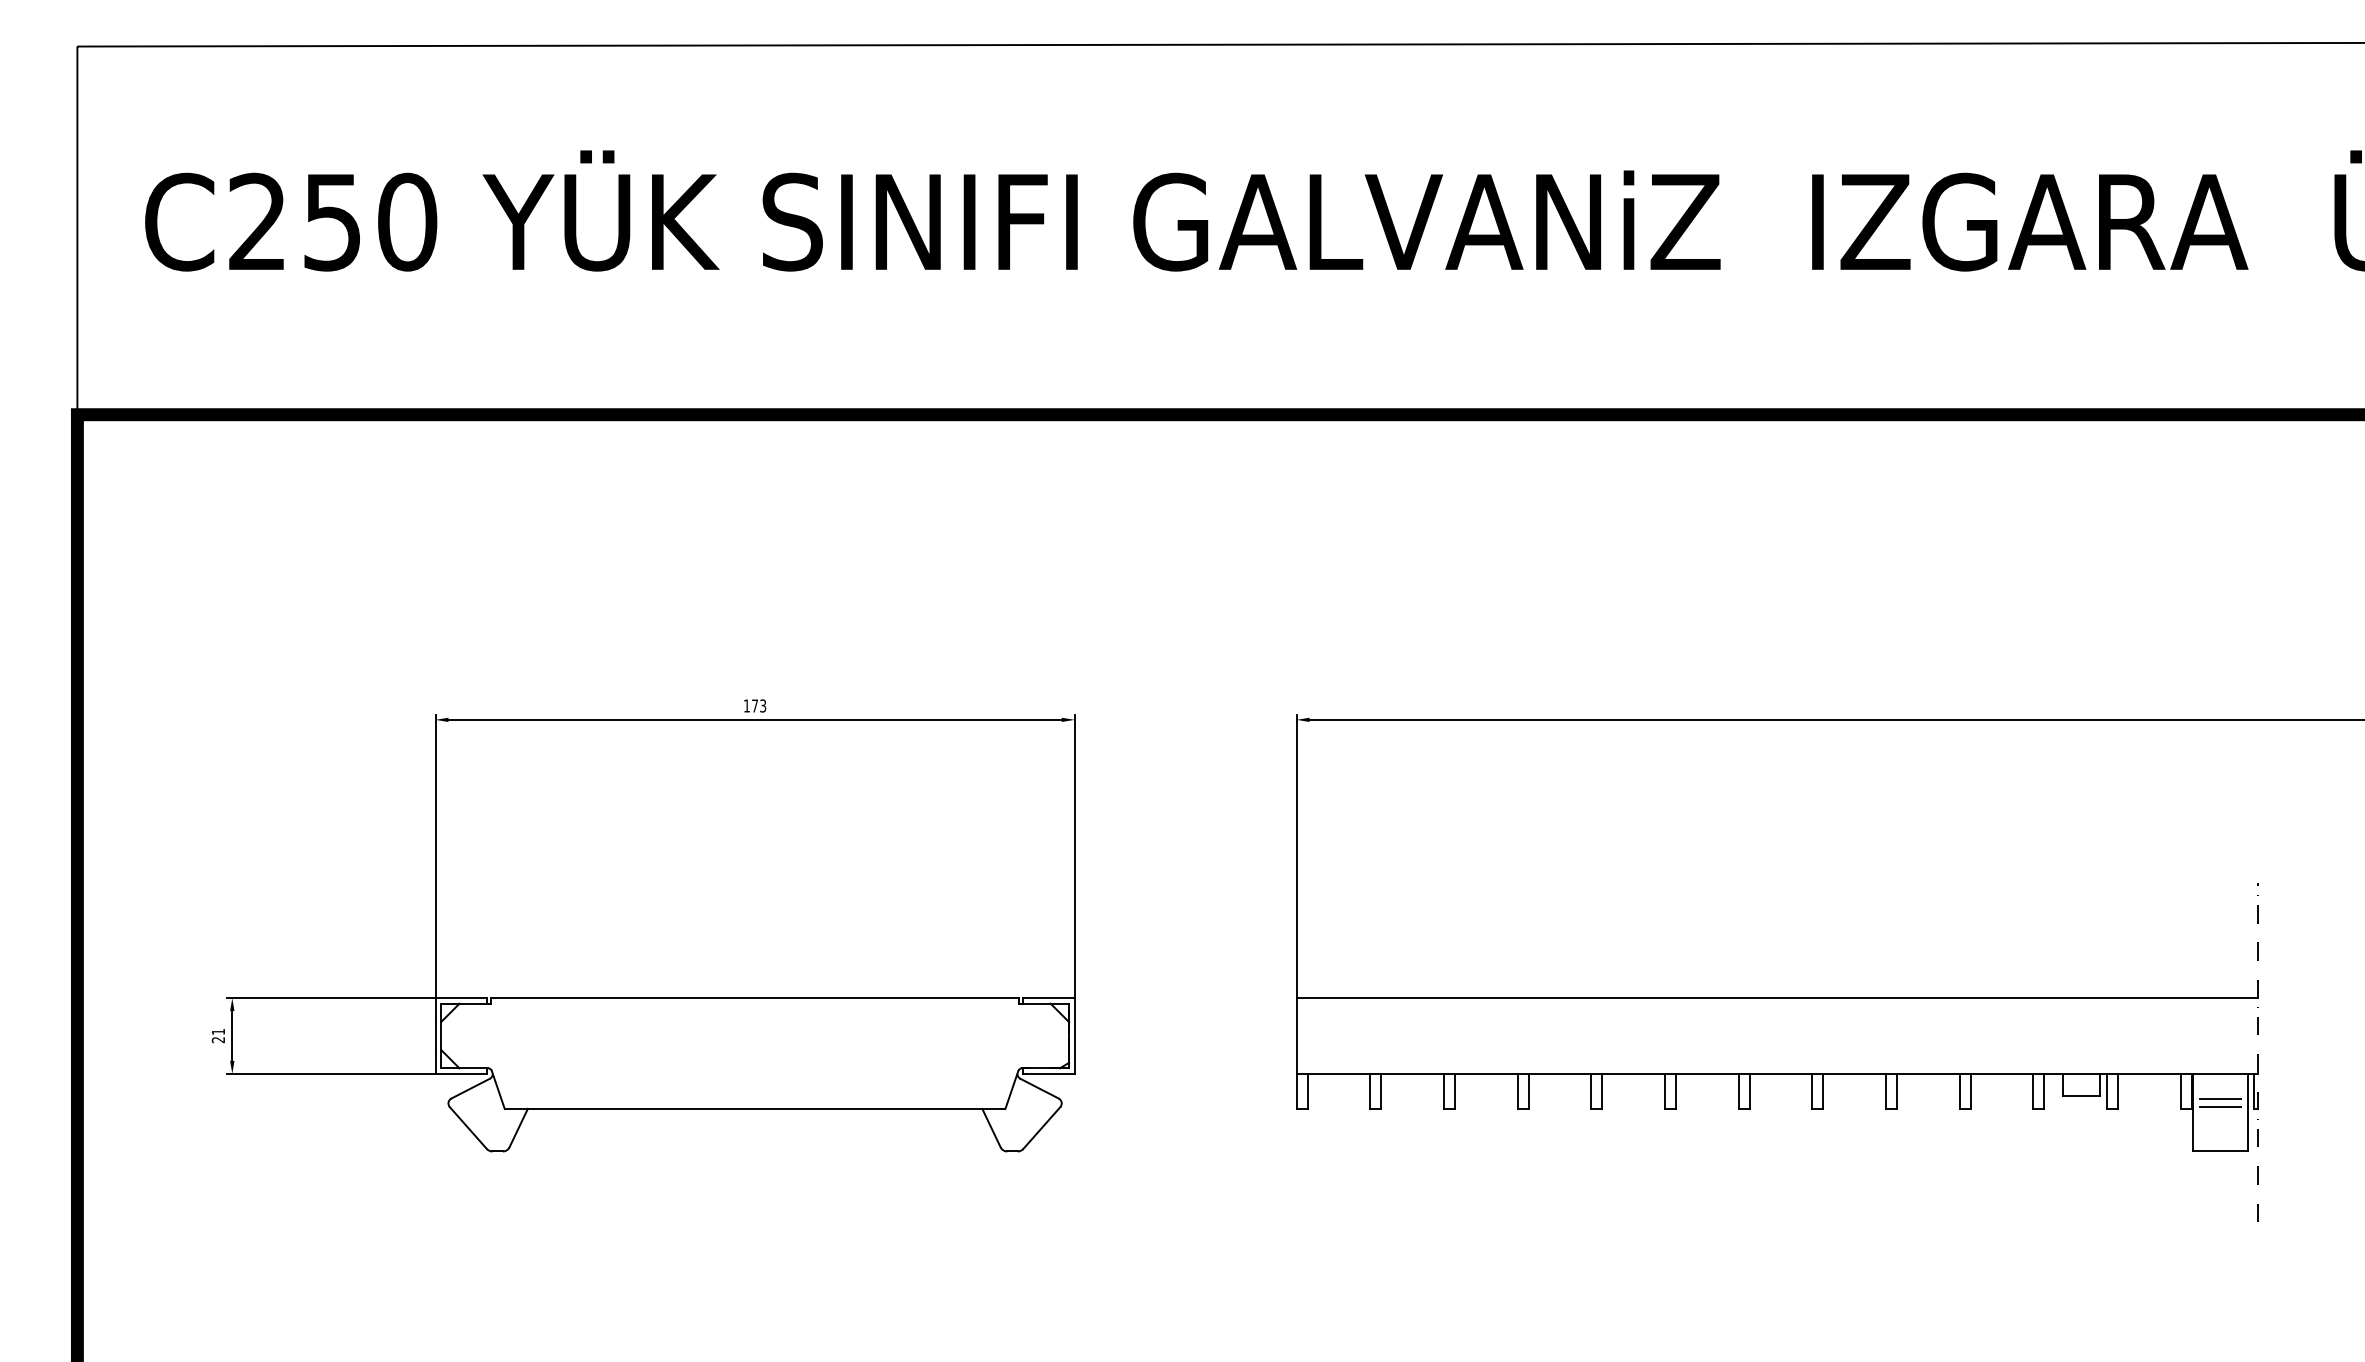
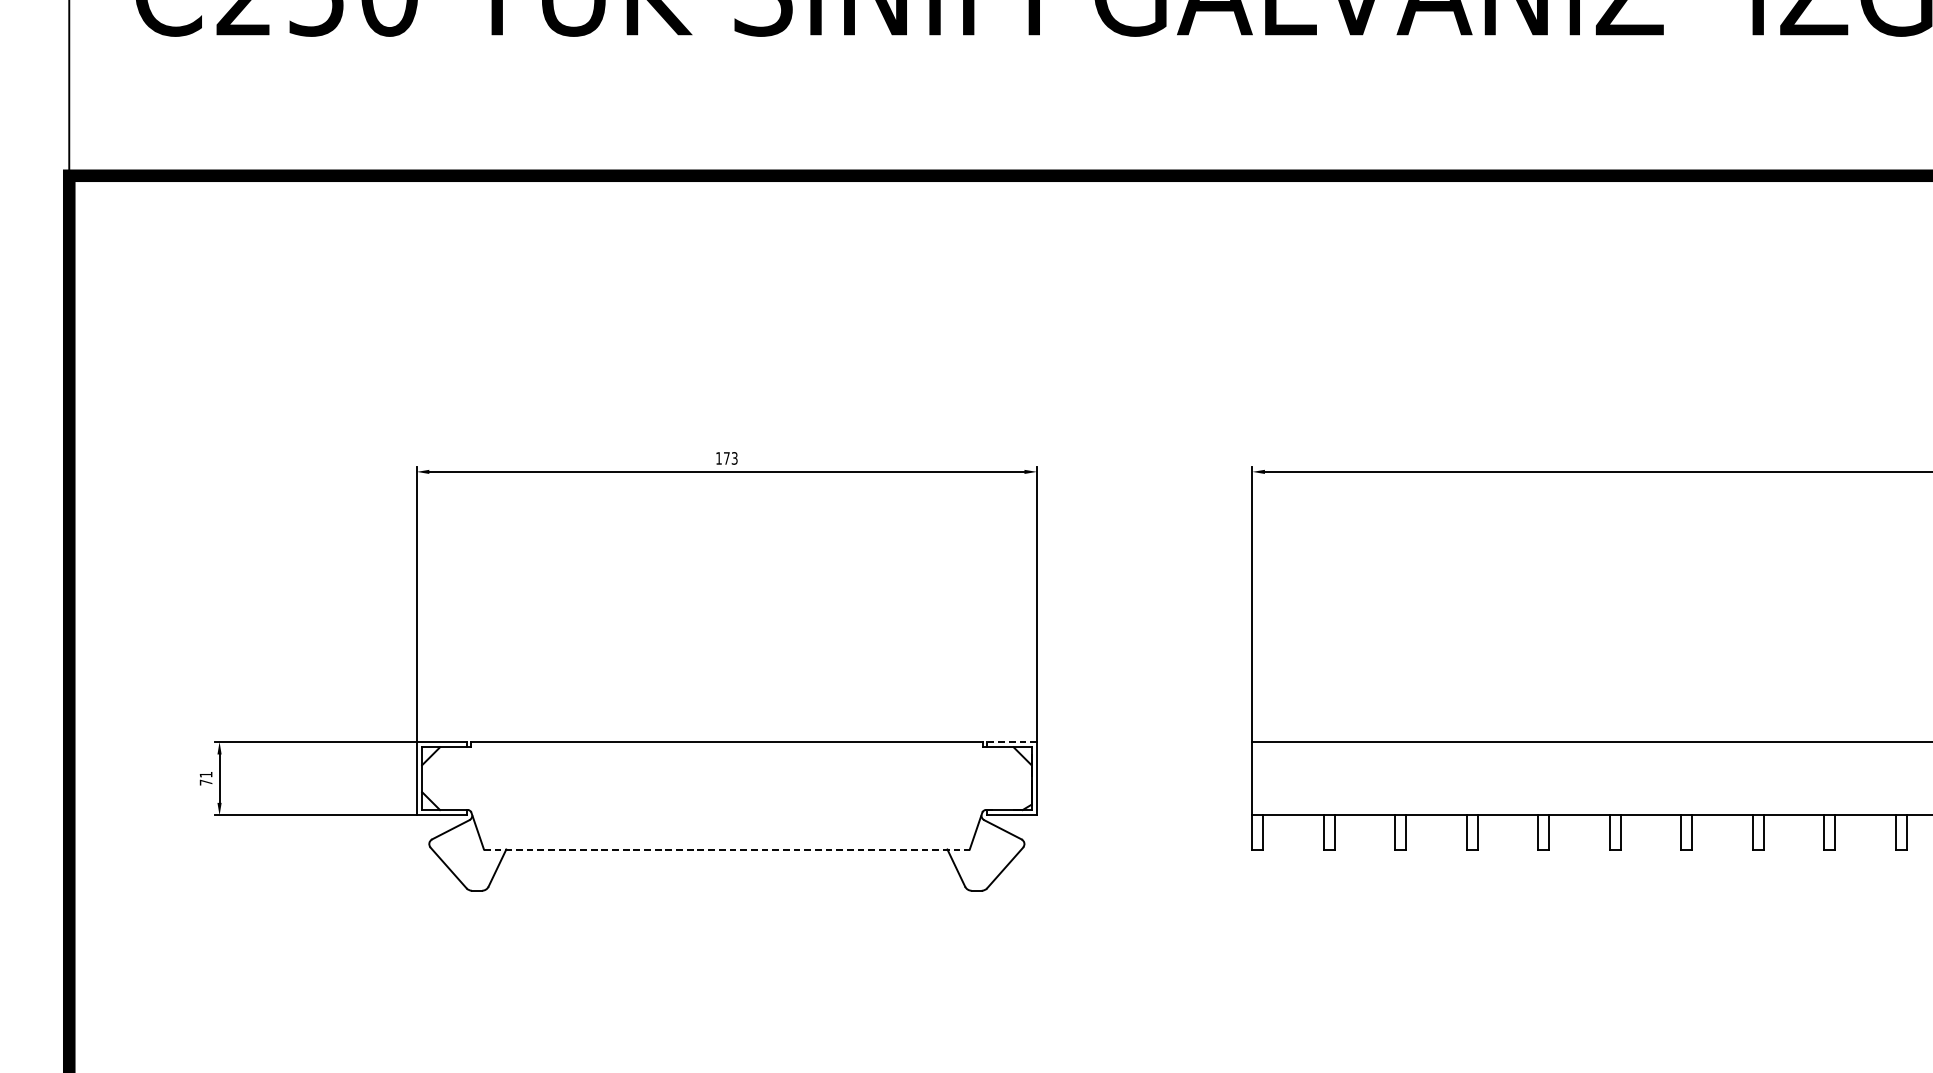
line: (1048, 998) -> (1011, 742), solid -> dashed
text: (217, 1040) -> (205, 783), 21 -> 71
line: (755, 1109) -> (727, 849), solid -> dashed

